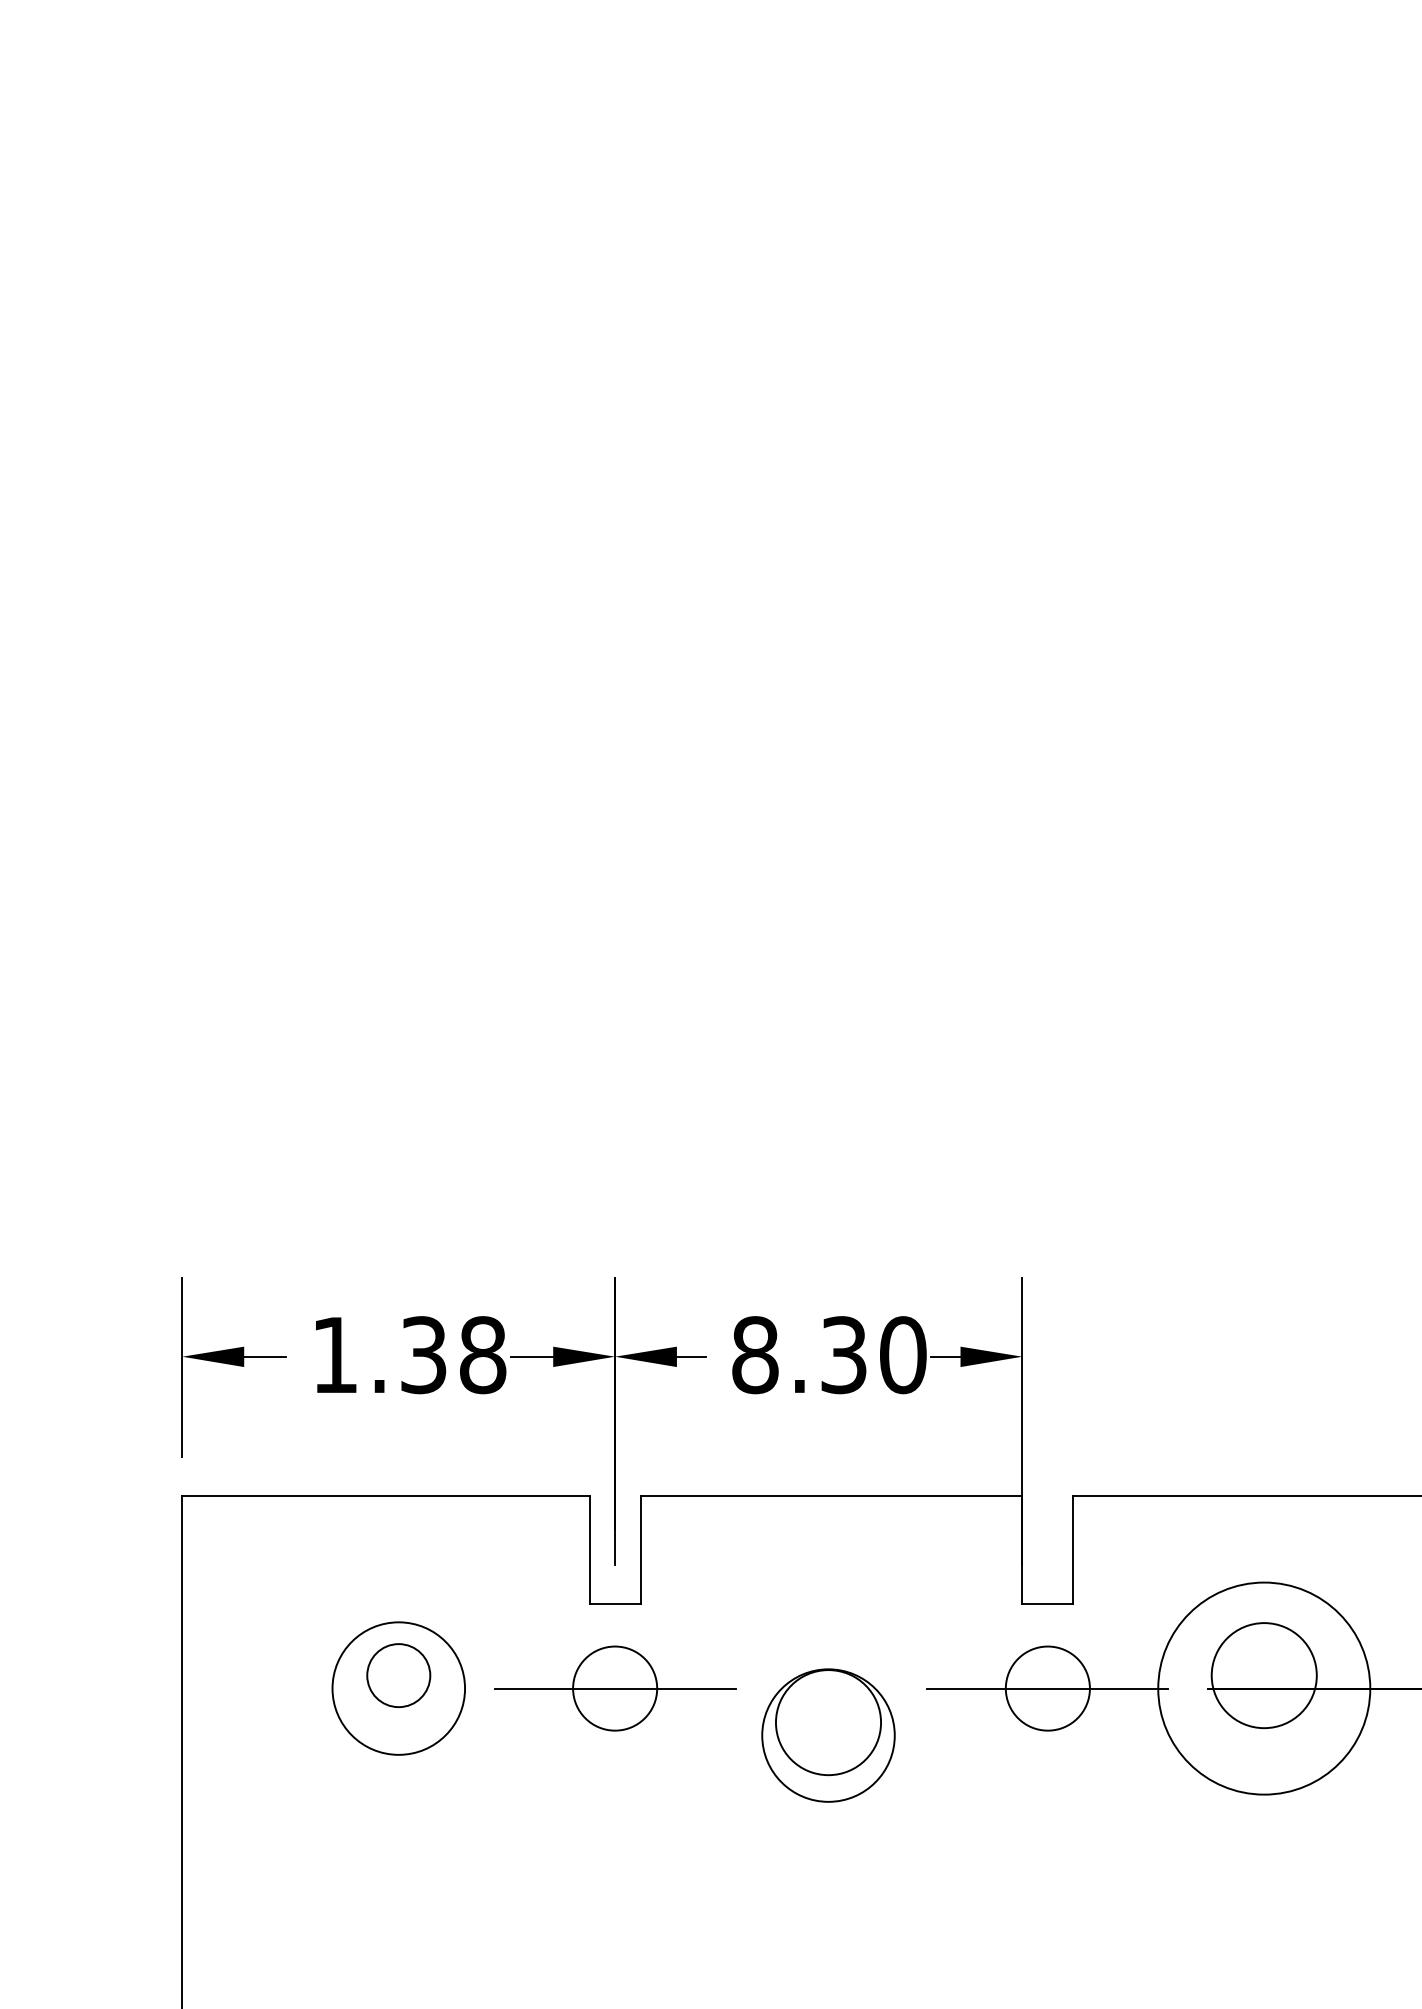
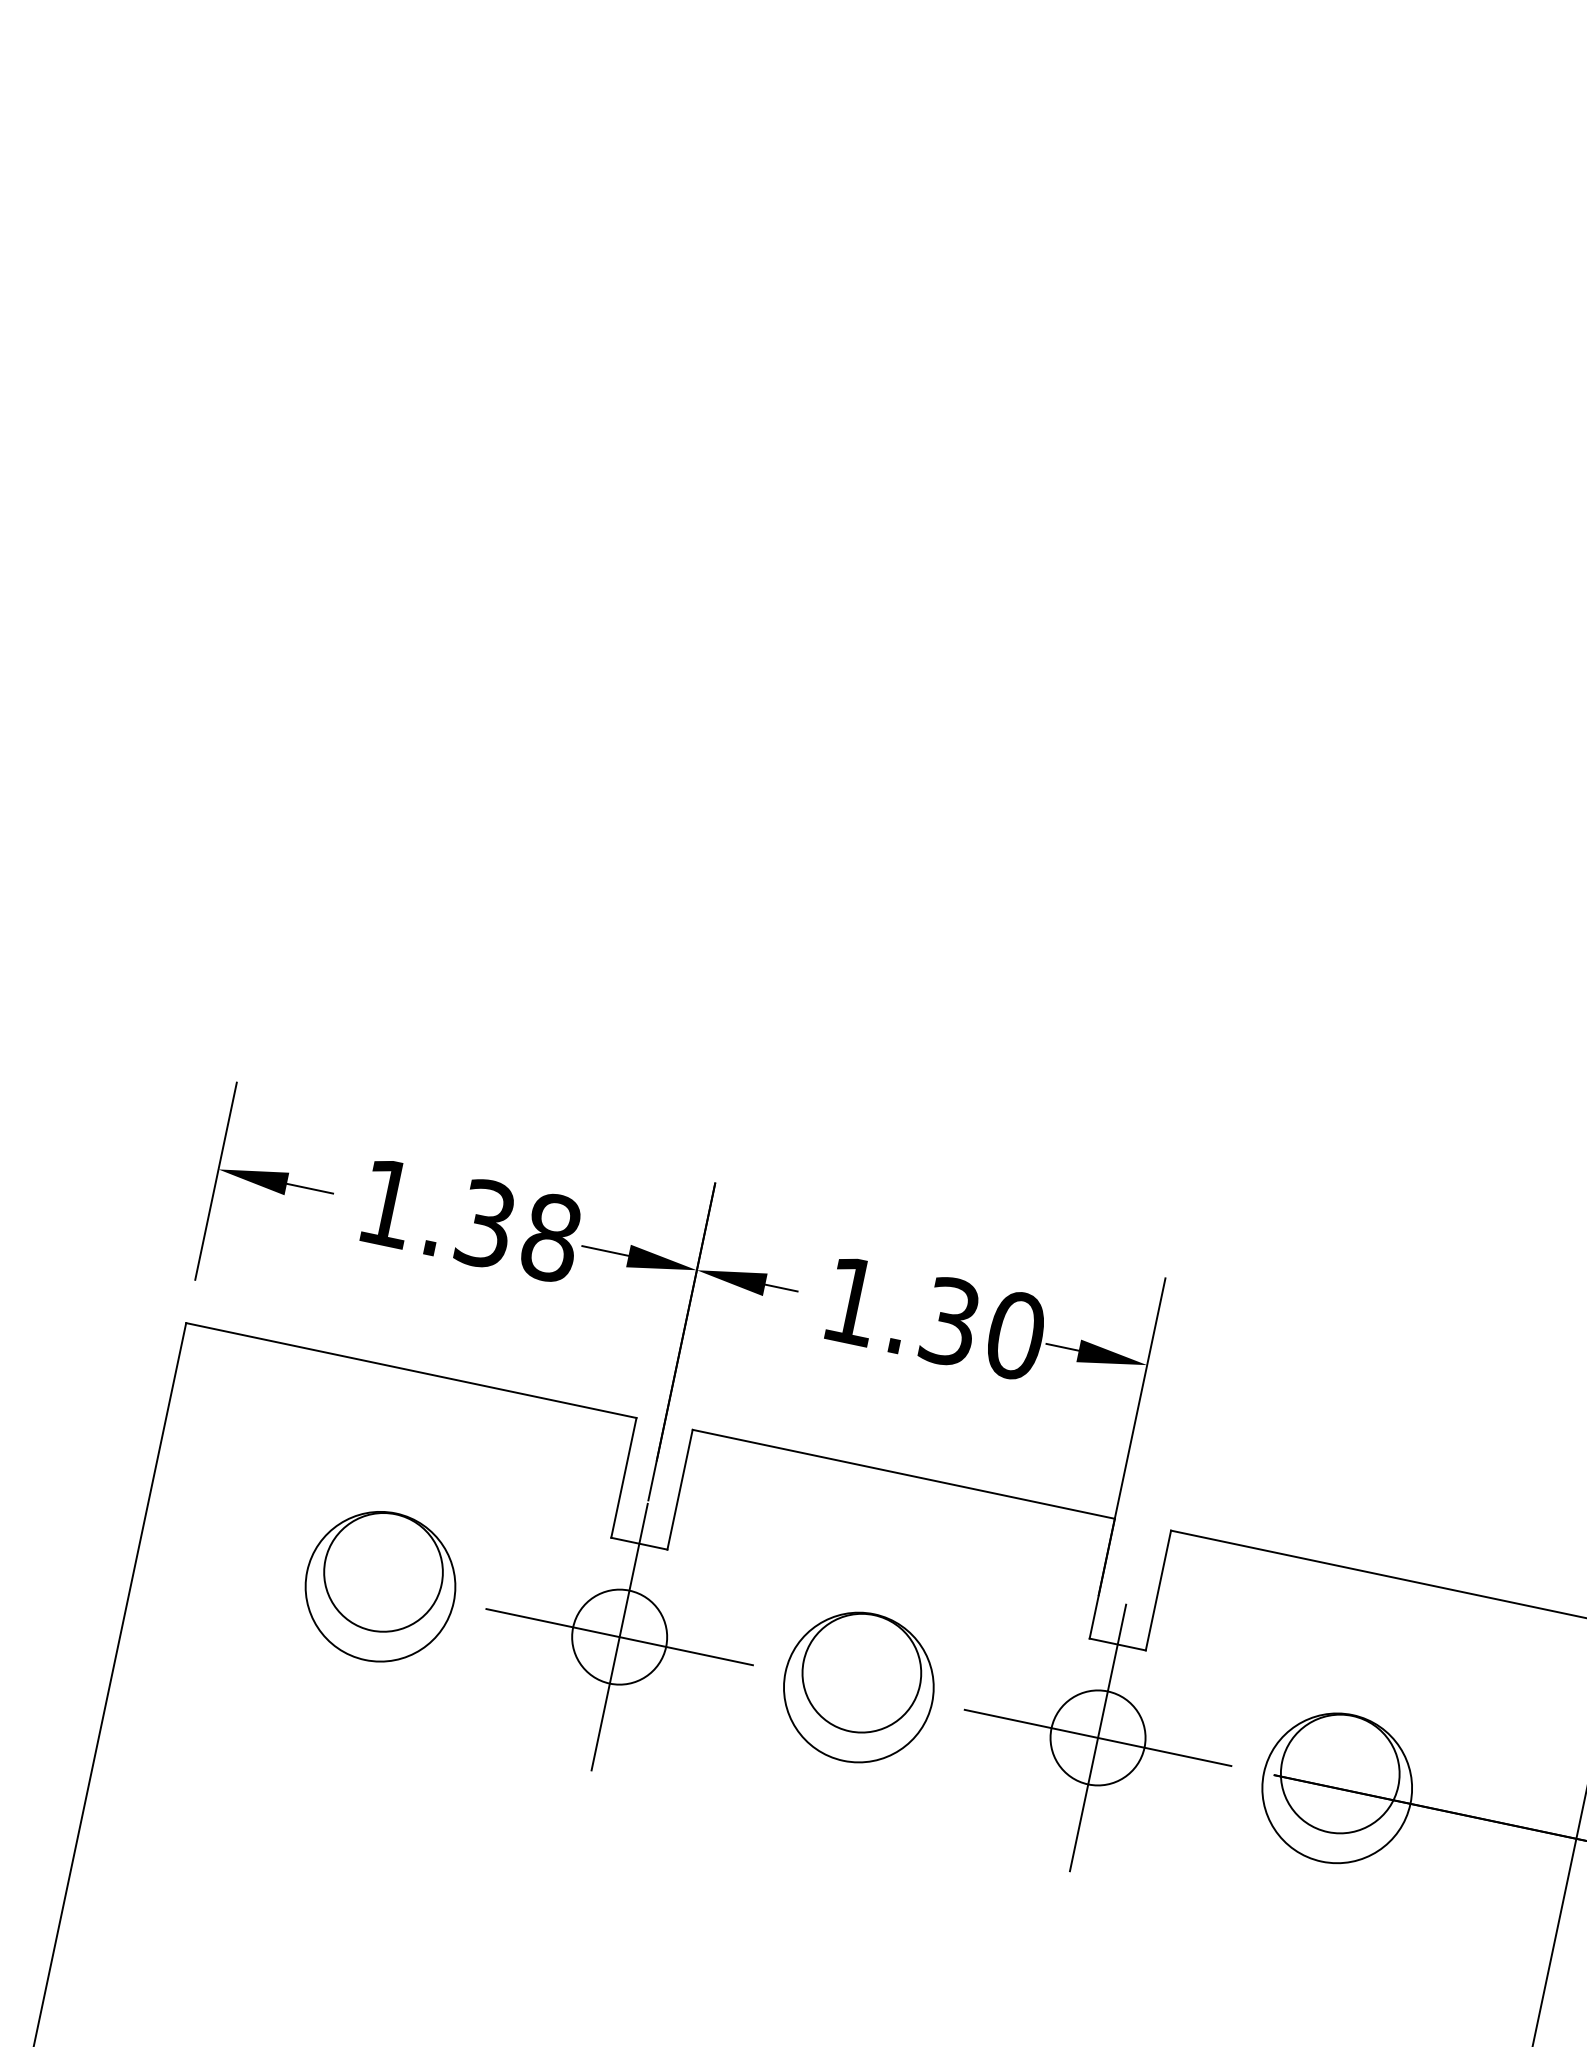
text: (755, 1355) -> (852, 1301), 8.30 -> 1.30
circle: (398, 1675) -> (383, 1572), size x1.67
line: (615, 1688) -> (620, 1637), added
line: (1047, 1688) -> (1097, 1737), added
circle: (1264, 1688) -> (1337, 1788), size x0.62
part: (828, 1735) -> (858, 1687), moved

